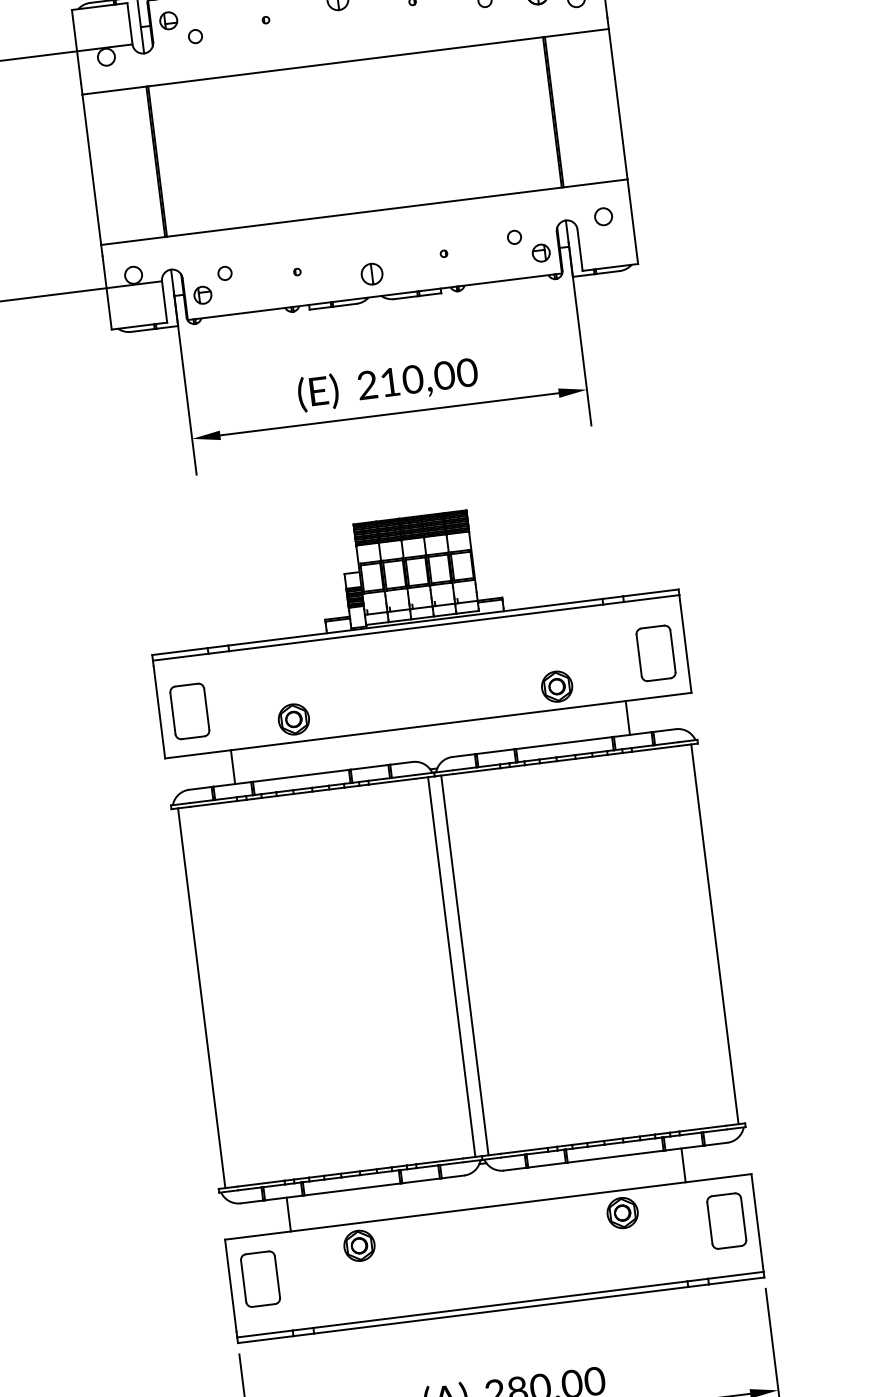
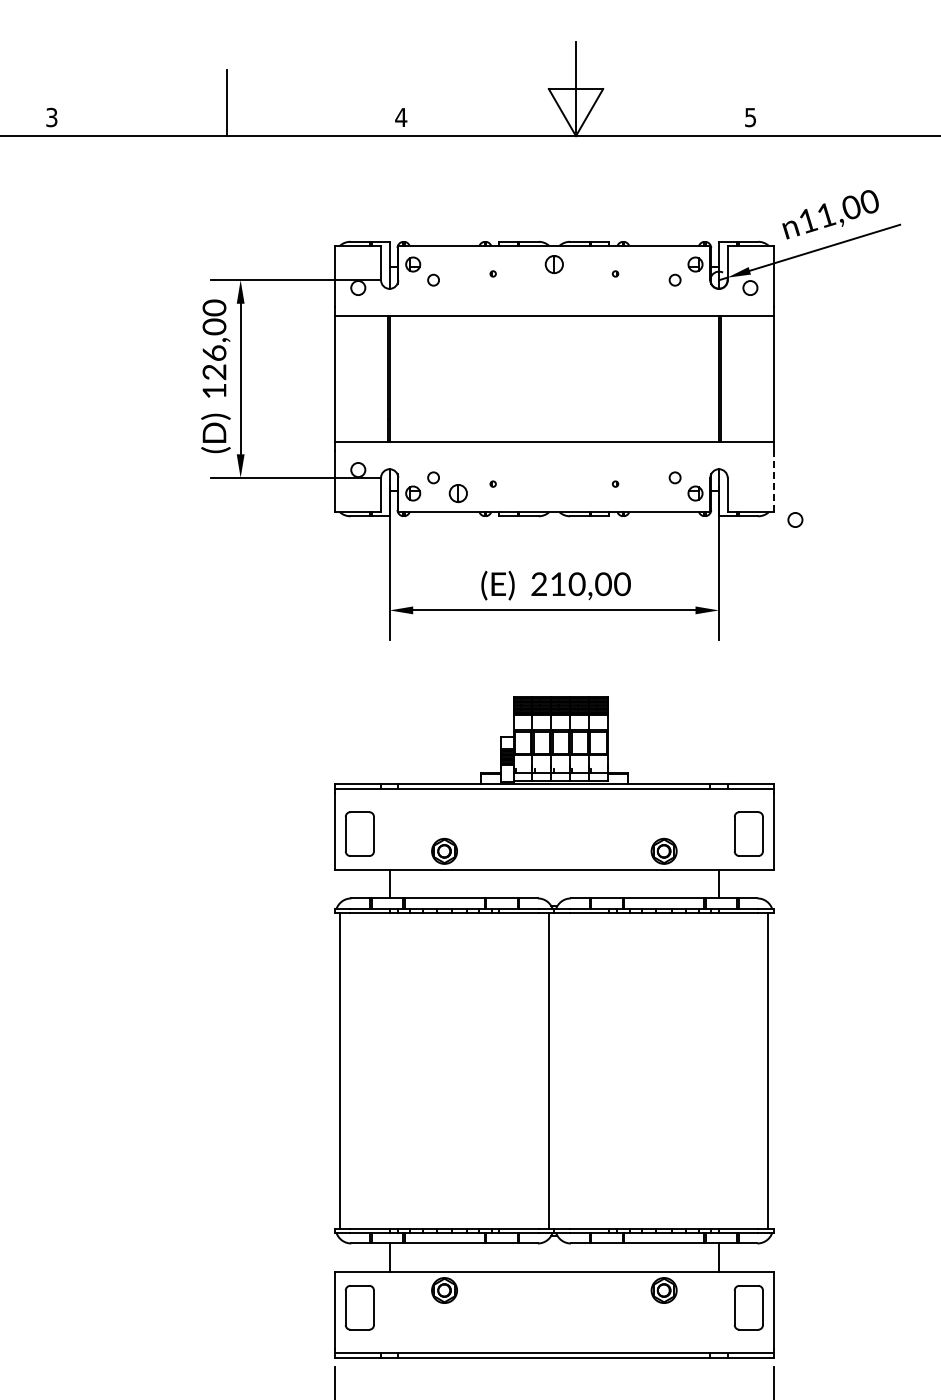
circle: (603, 216) -> (795, 519), moved
line: (632, 227) -> (773, 481), solid -> dashed
part: (371, 274) -> (457, 493), moved
line: (464, 964) -> (559, 1070), removed

